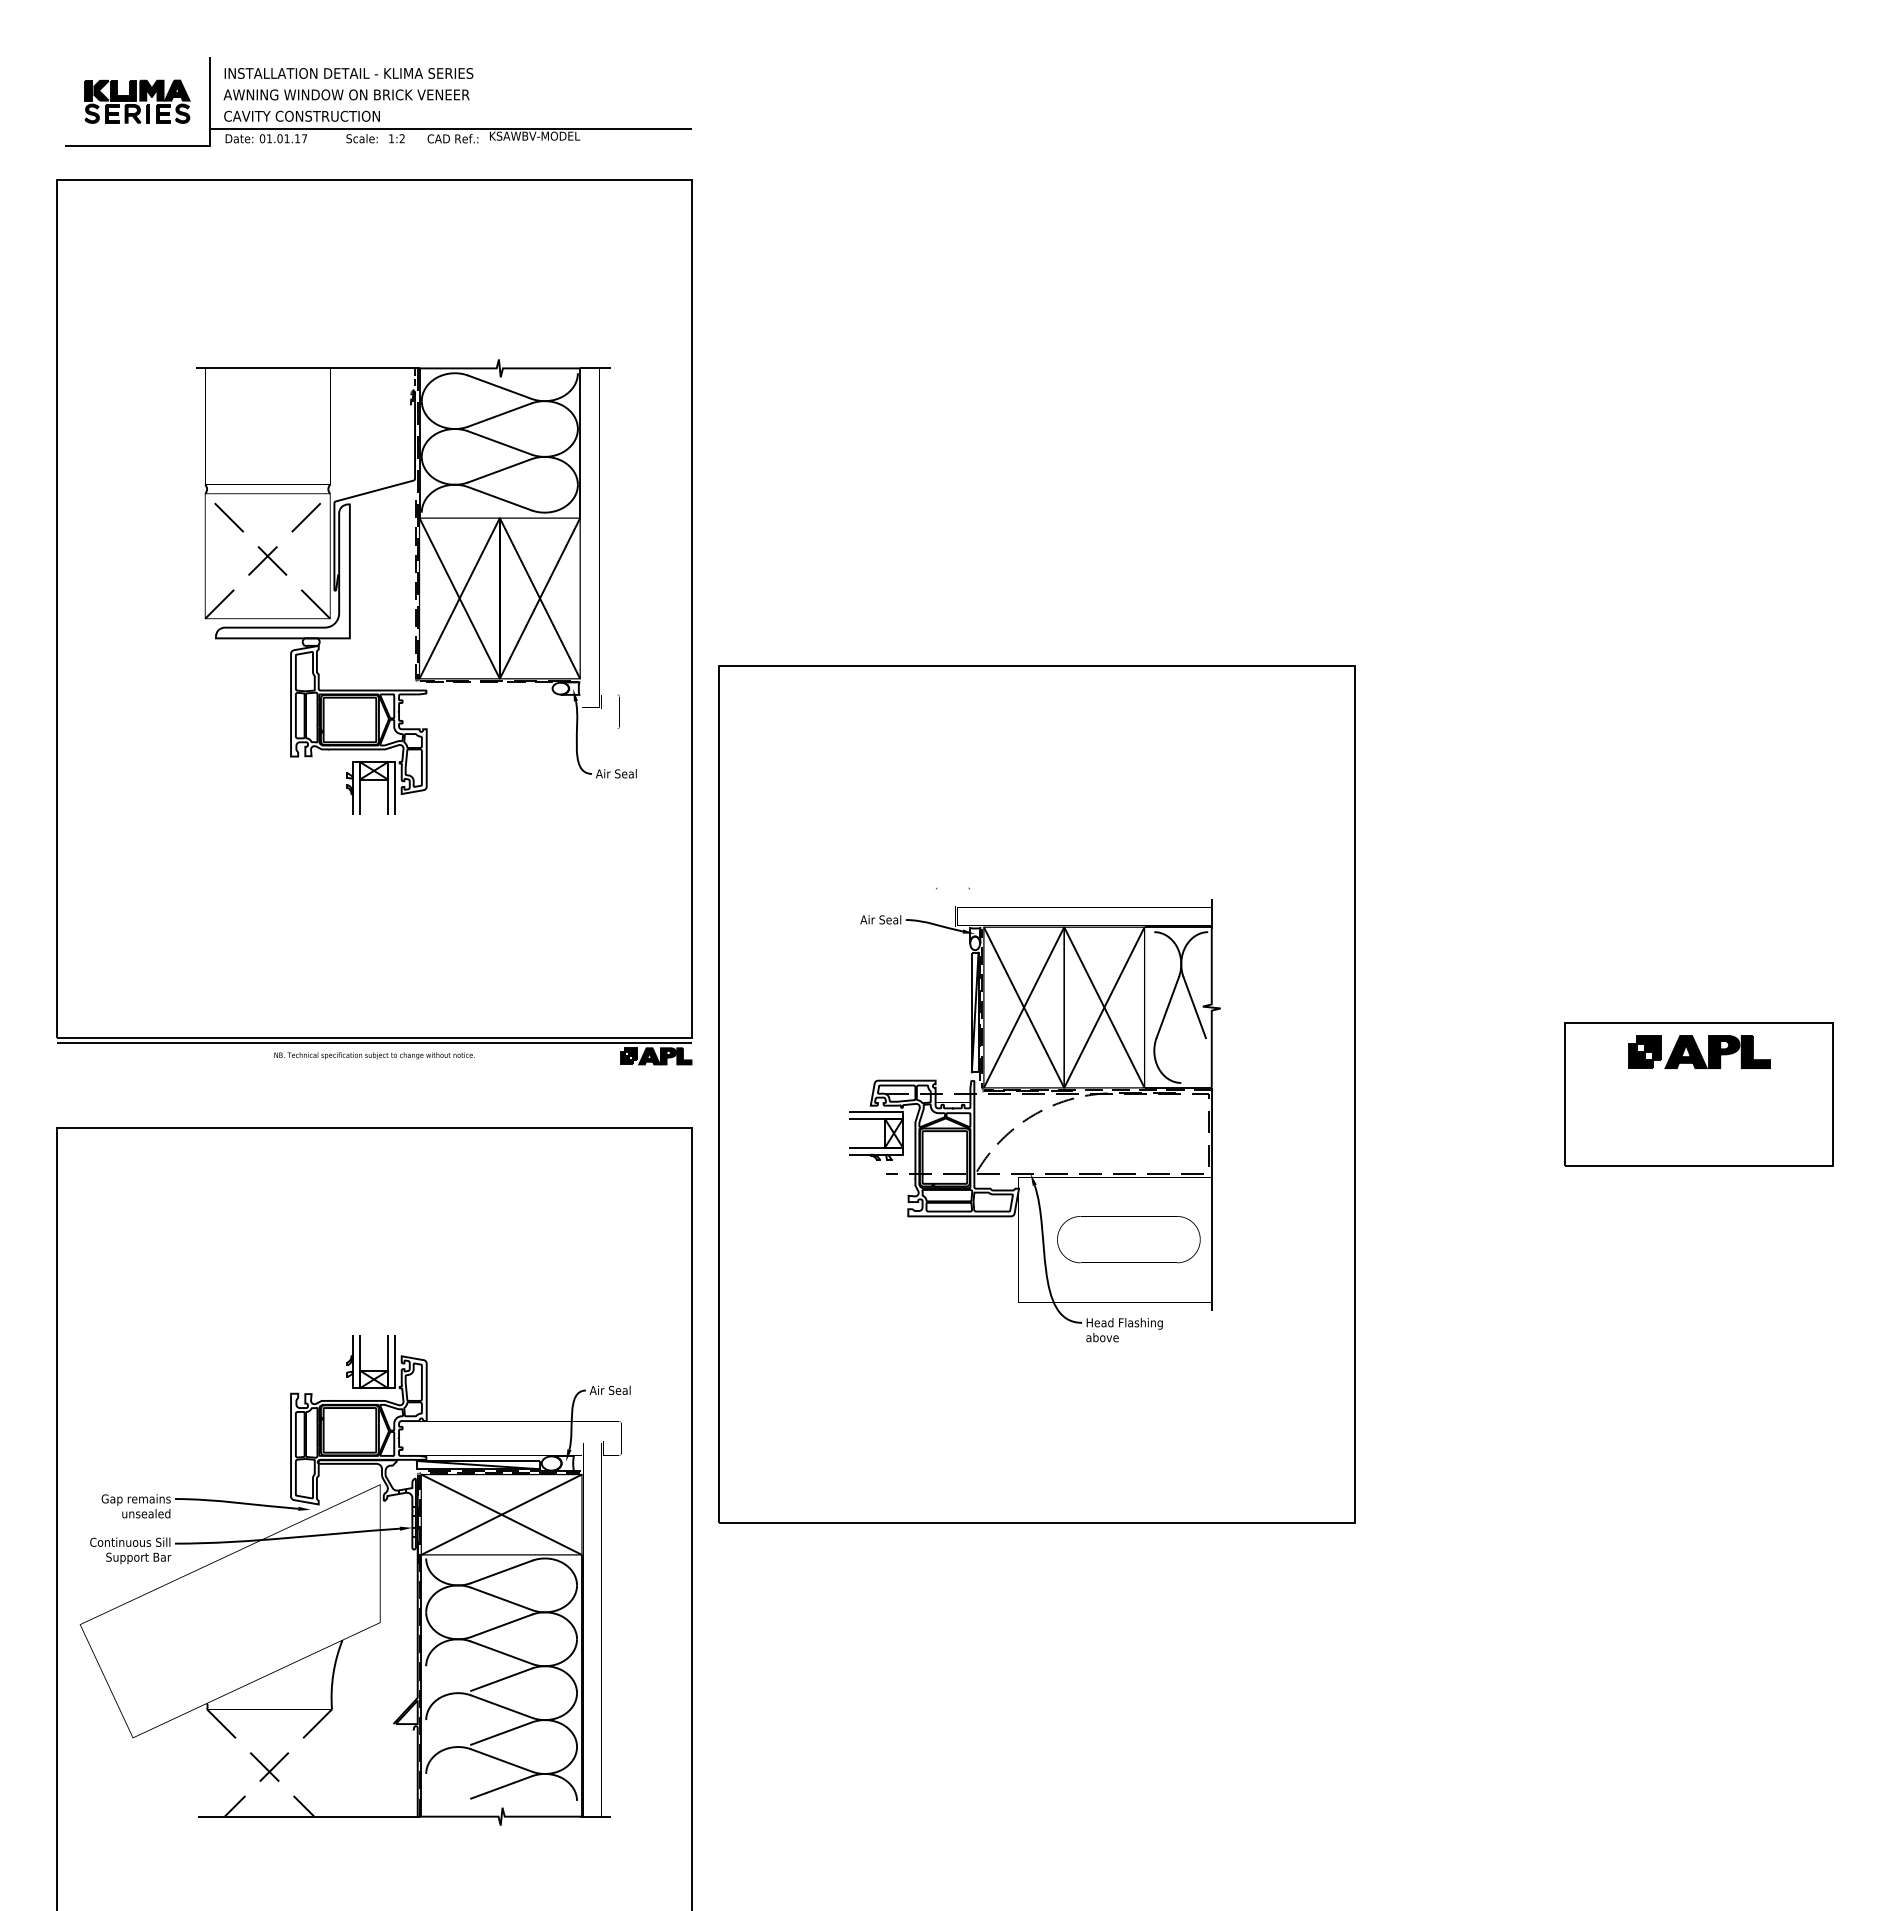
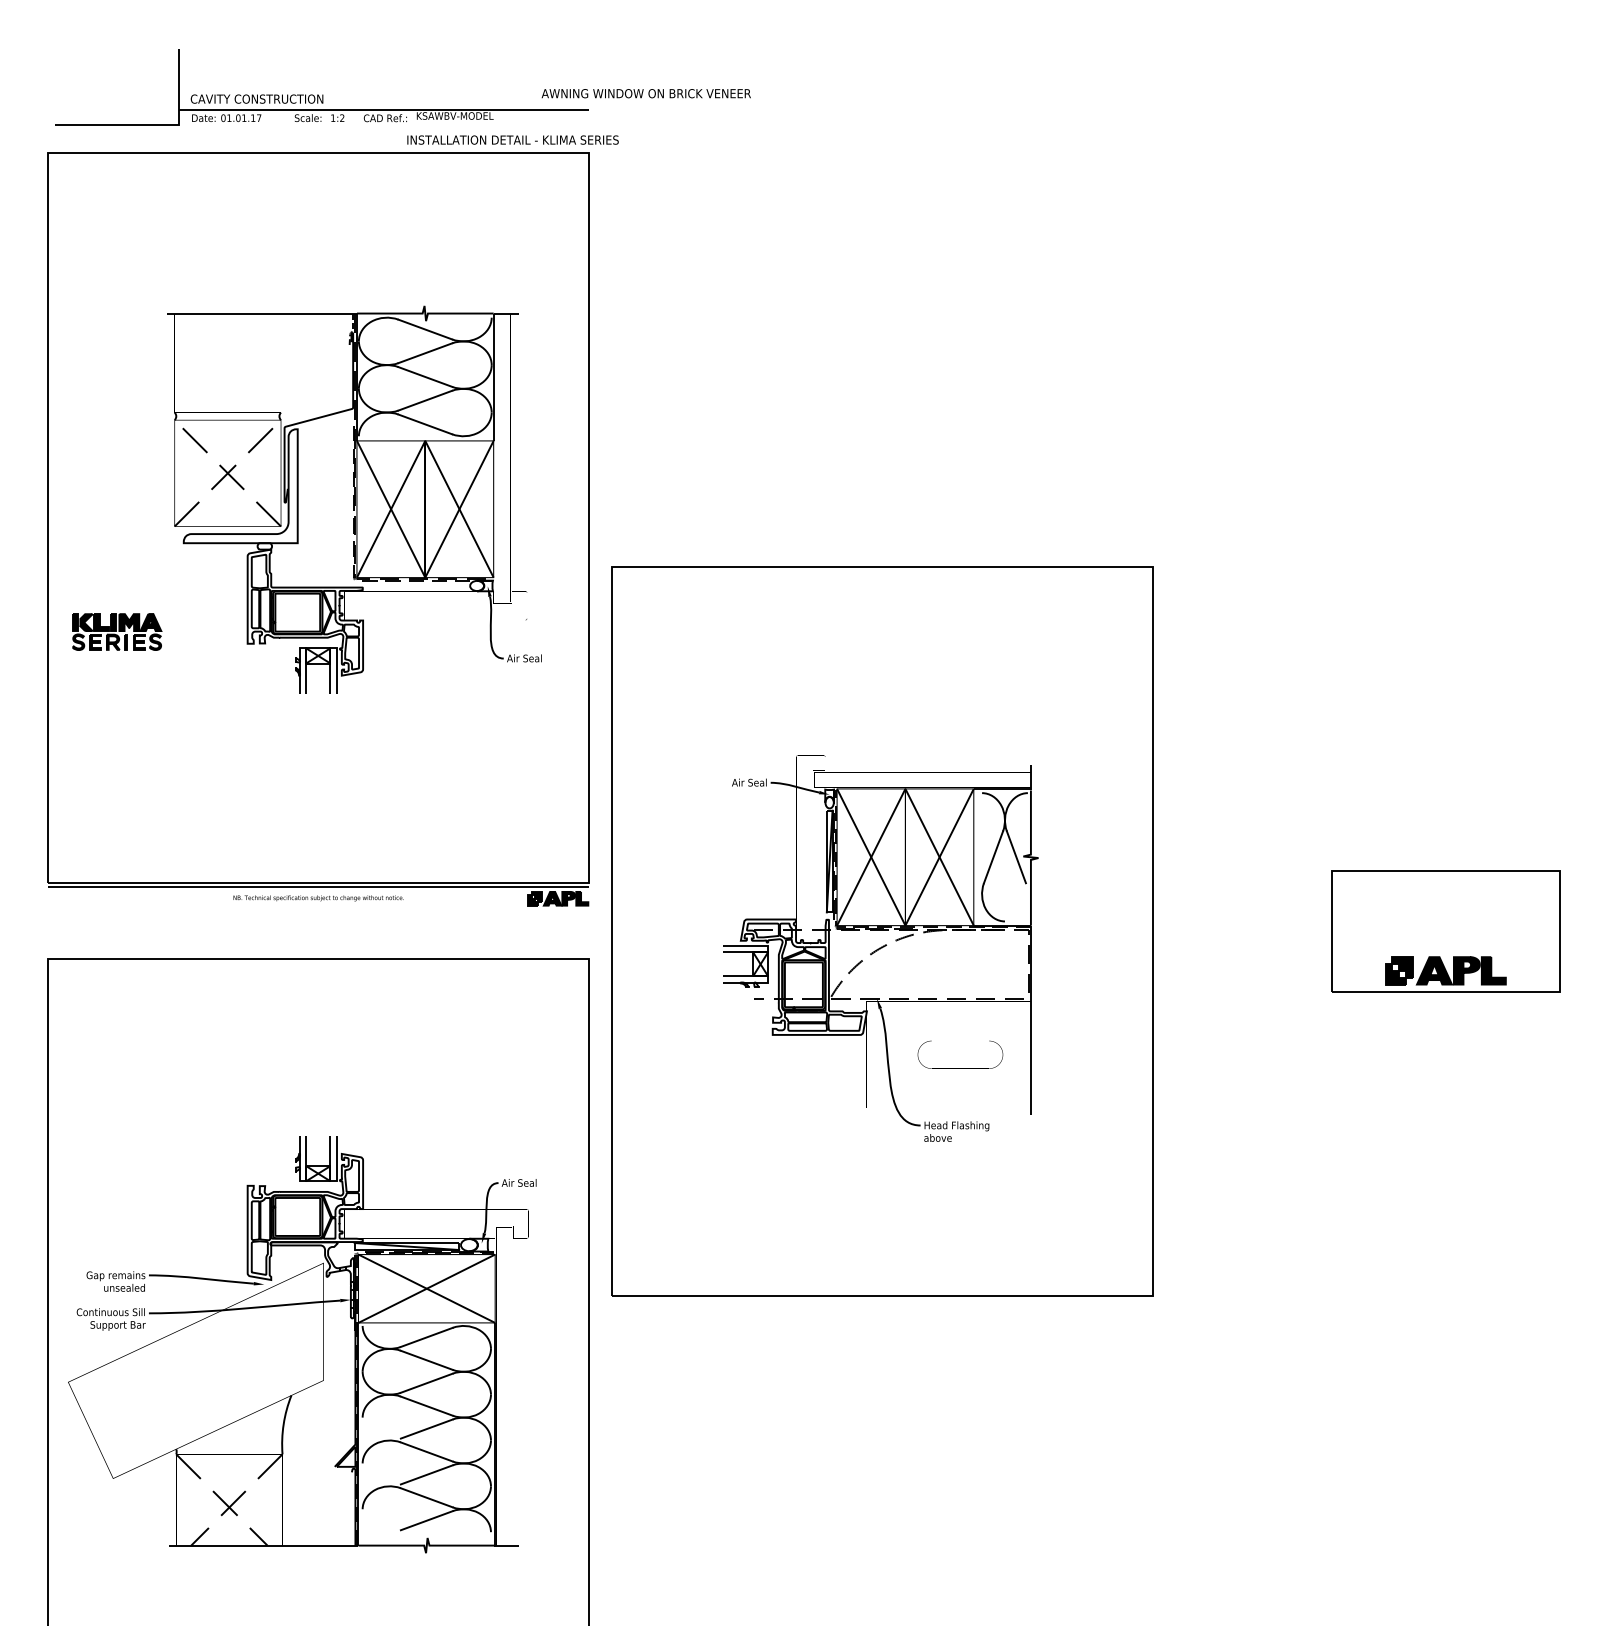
text: (348, 73) -> (512, 140), moved
text: (346, 94) -> (646, 93), moved
part: (137, 101) -> (117, 631), moved
part: (1699, 1051) -> (1445, 970), moved
part: (1128, 1239) -> (960, 1054), size x0.7

